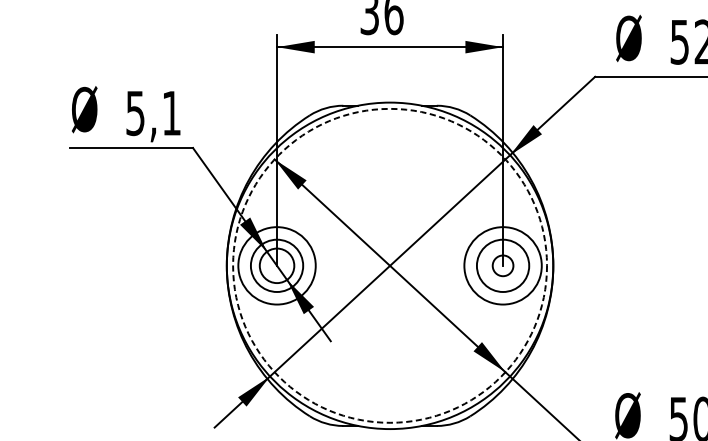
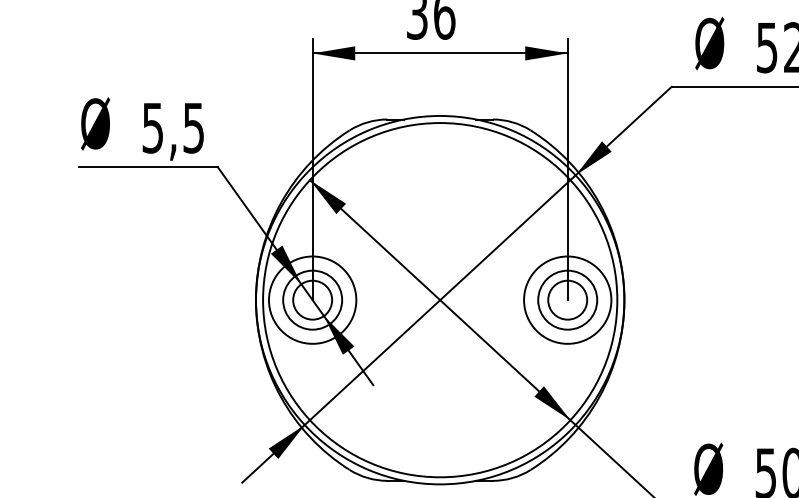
text: (171, 113) -> (193, 128), 5,1 -> 5,5
circle: (502, 265) -> (567, 299), size x1.67
circle: (390, 266) -> (440, 300), dashed -> solid

